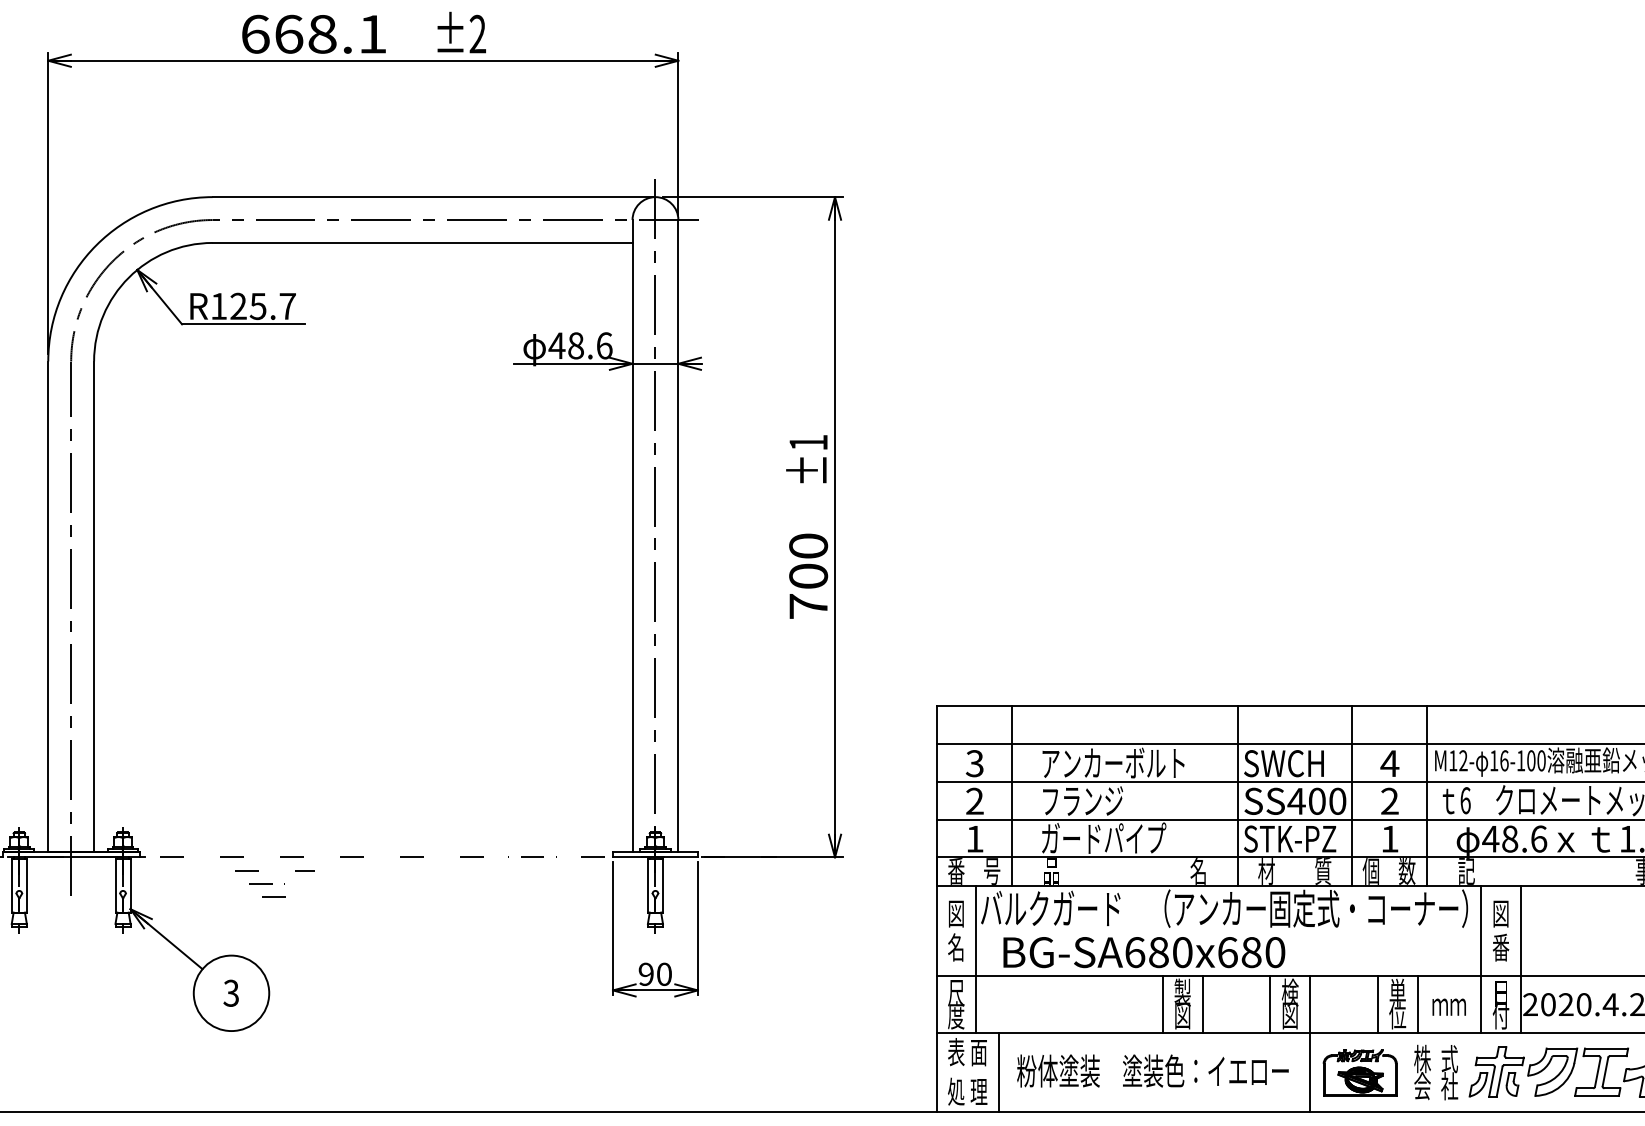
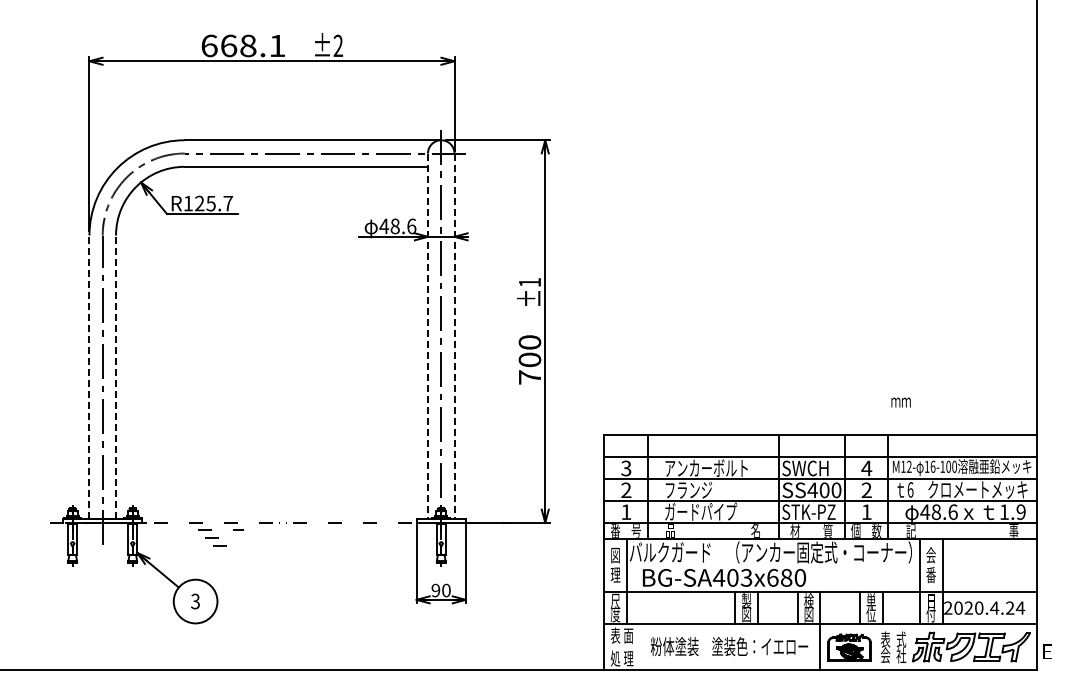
line: (631, 535) -> (427, 336), solid -> dashed
line: (678, 535) -> (454, 336), solid -> dashed
line: (48, 606) -> (89, 377), solid -> dashed
line: (94, 606) -> (116, 377), solid -> dashed
text: (1499, 913) -> (930, 555), 図 -> 会
text: (956, 946) -> (615, 574), 名 -> 理
text: (1158, 951) -> (732, 577), BG-SA680x680 -> BG-SA403x680
text: (1448, 1007) -> (900, 402), moved
text: (1422, 1058) -> (885, 639), 株 -> 表
line: (999, 1072) -> (640, 647), removed

